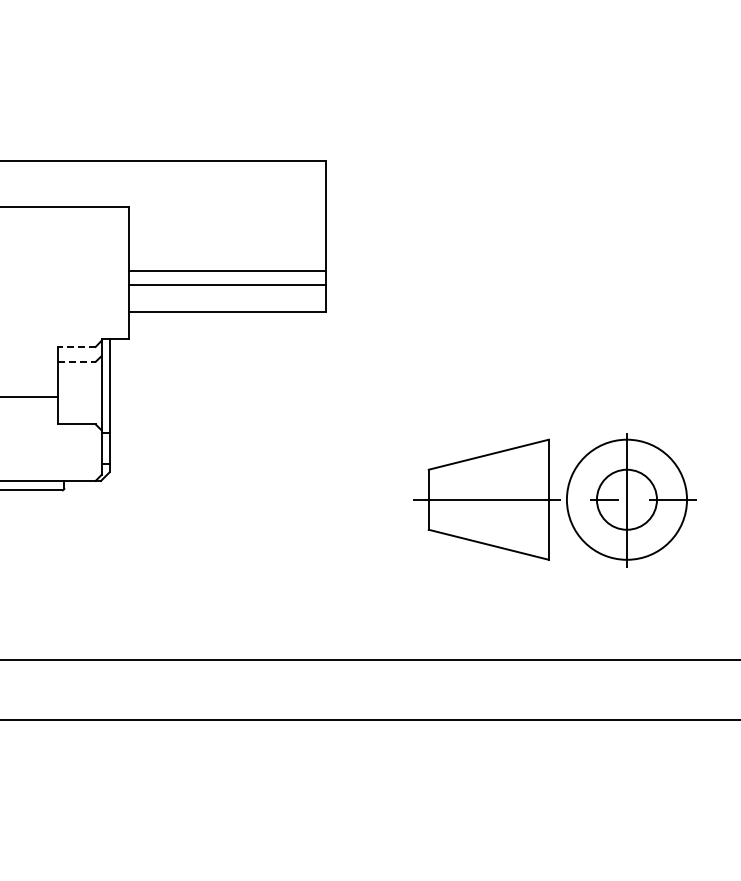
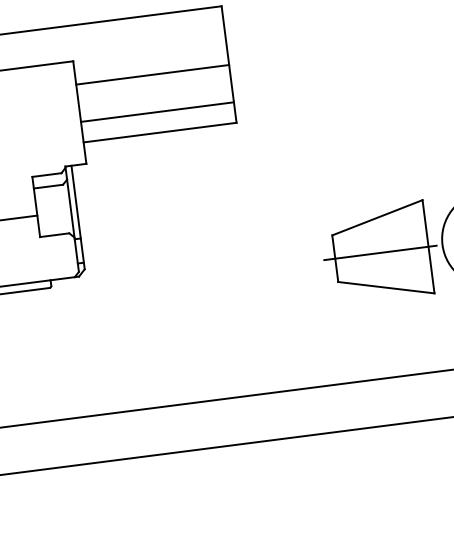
line: (226, 271) -> (152, 75), moved
line: (76, 346) -> (46, 174), dashed -> solid
line: (76, 361) -> (48, 186), dashed -> solid

